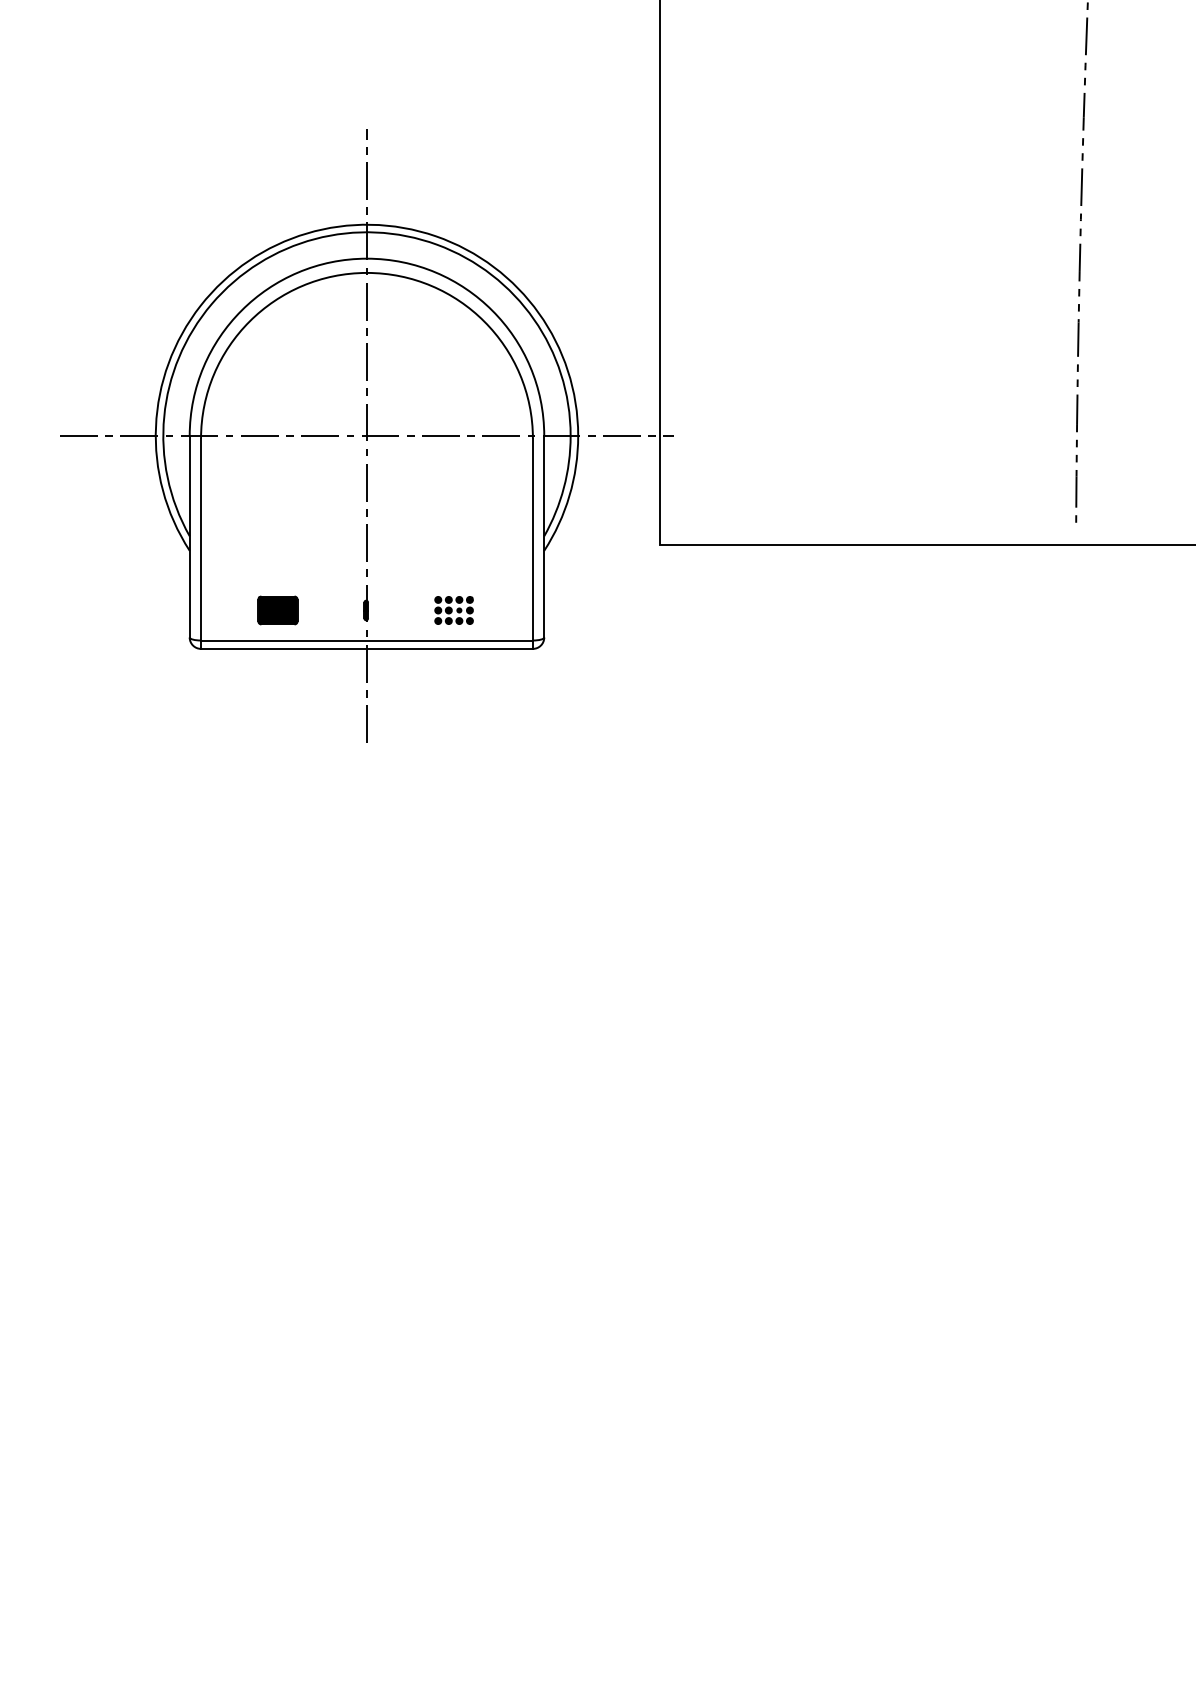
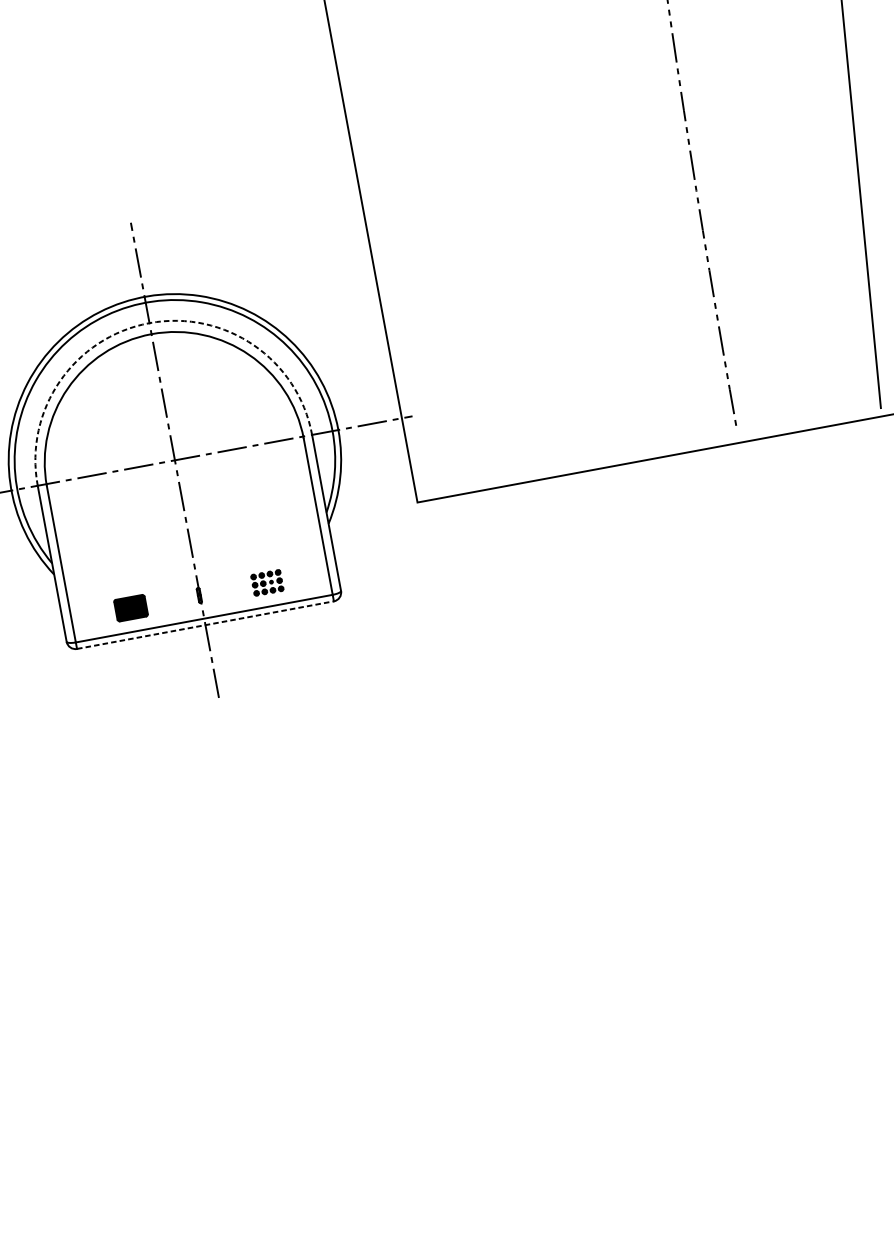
arc: (366, 258) -> (149, 323), solid -> dashed
line: (366, 648) -> (205, 624), solid -> dashed

